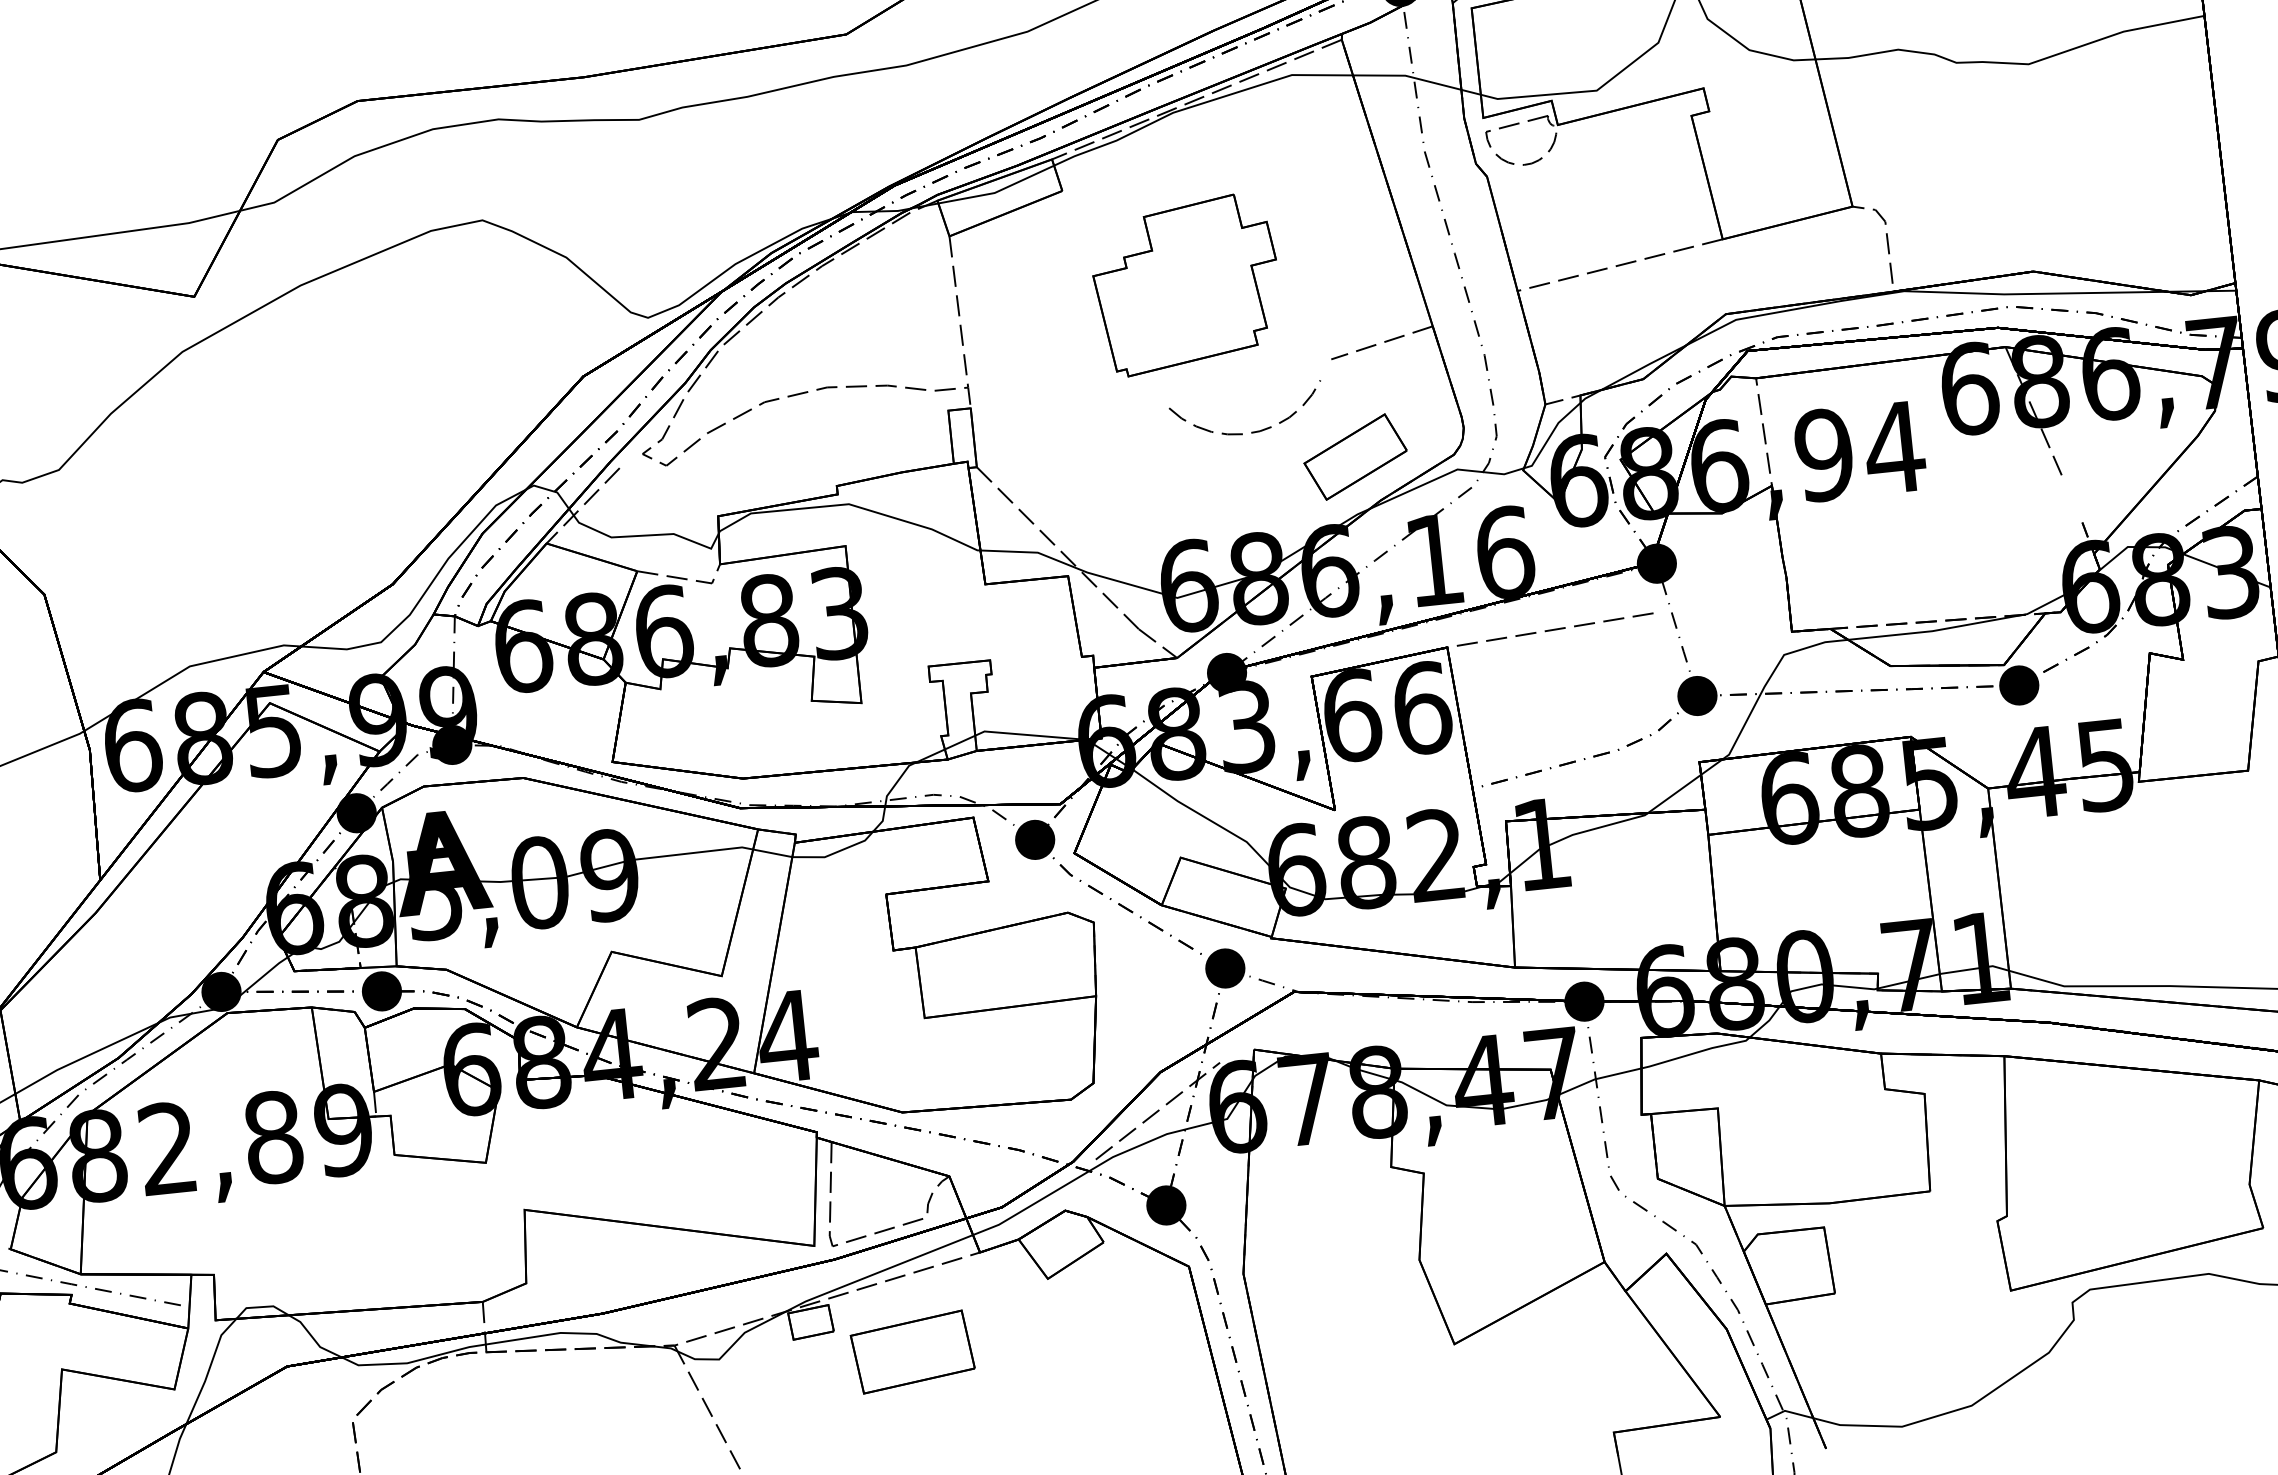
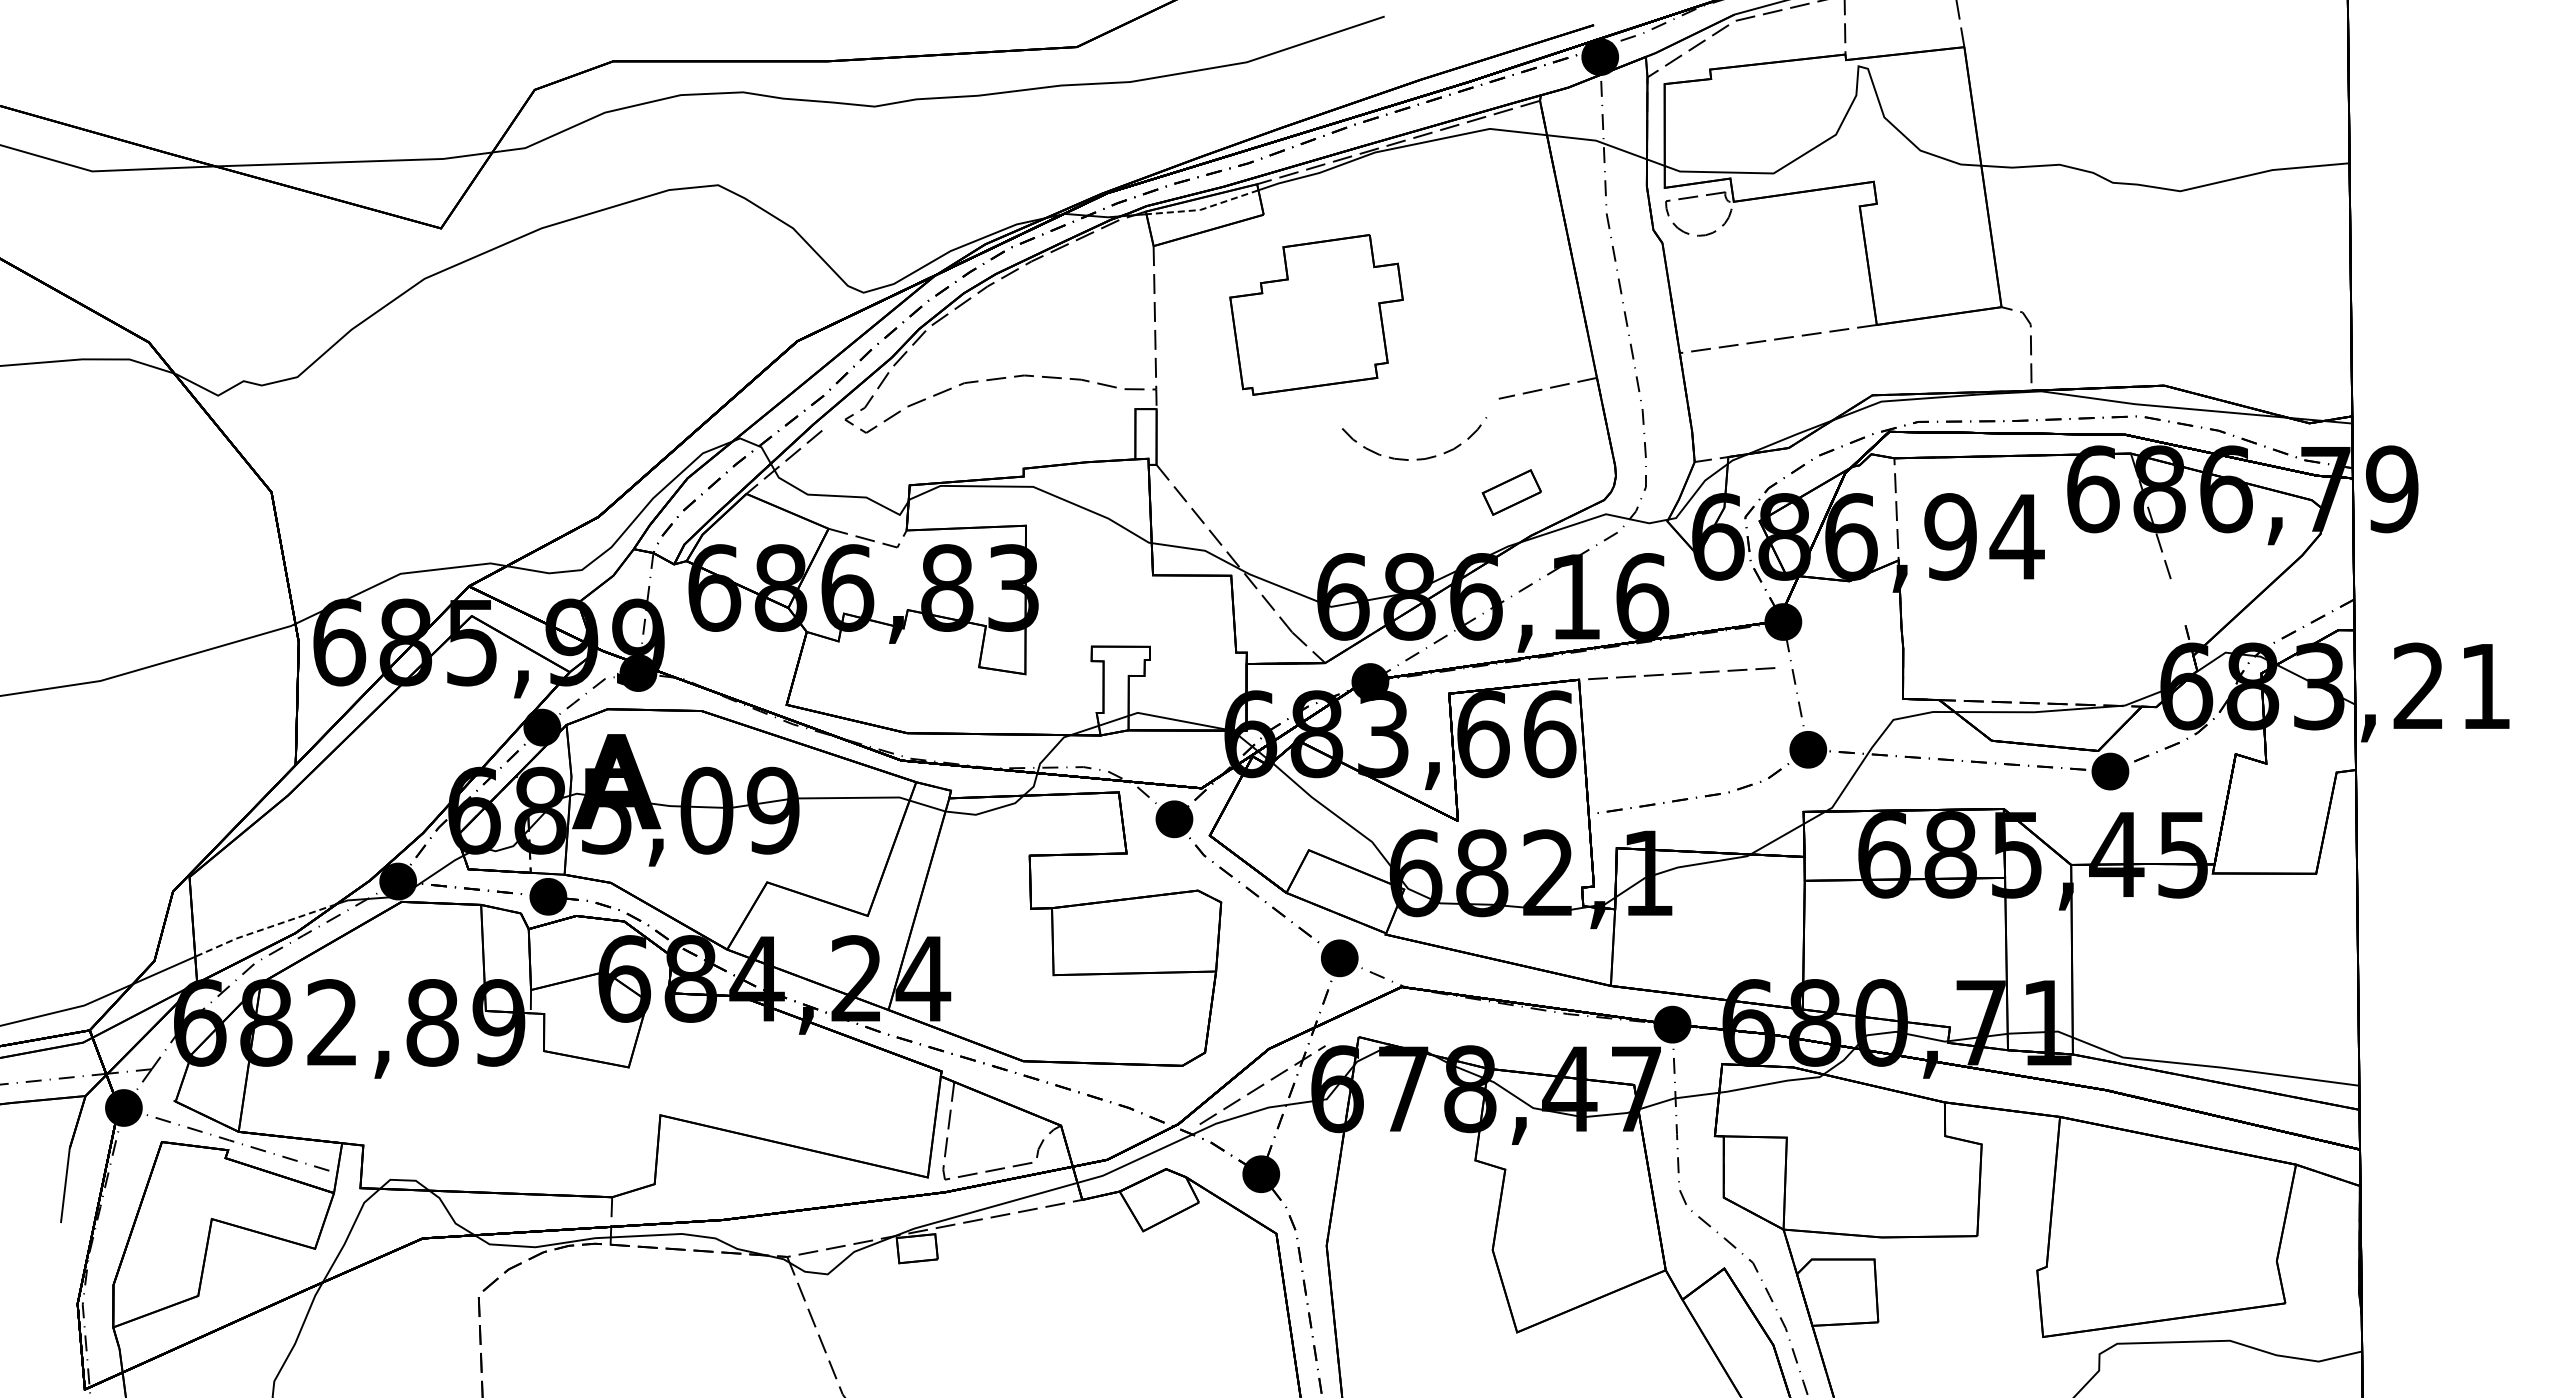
line: (998, 192) -> (1203, 209), solid -> dashed
part: (1186, 284) -> (1316, 314), moved
part: (1355, 457) -> (1511, 492), size x0.6
line: (85, 1057) -> (264, 929), solid -> dashed
part: (912, 1352) -> (1009, 1286), removed

